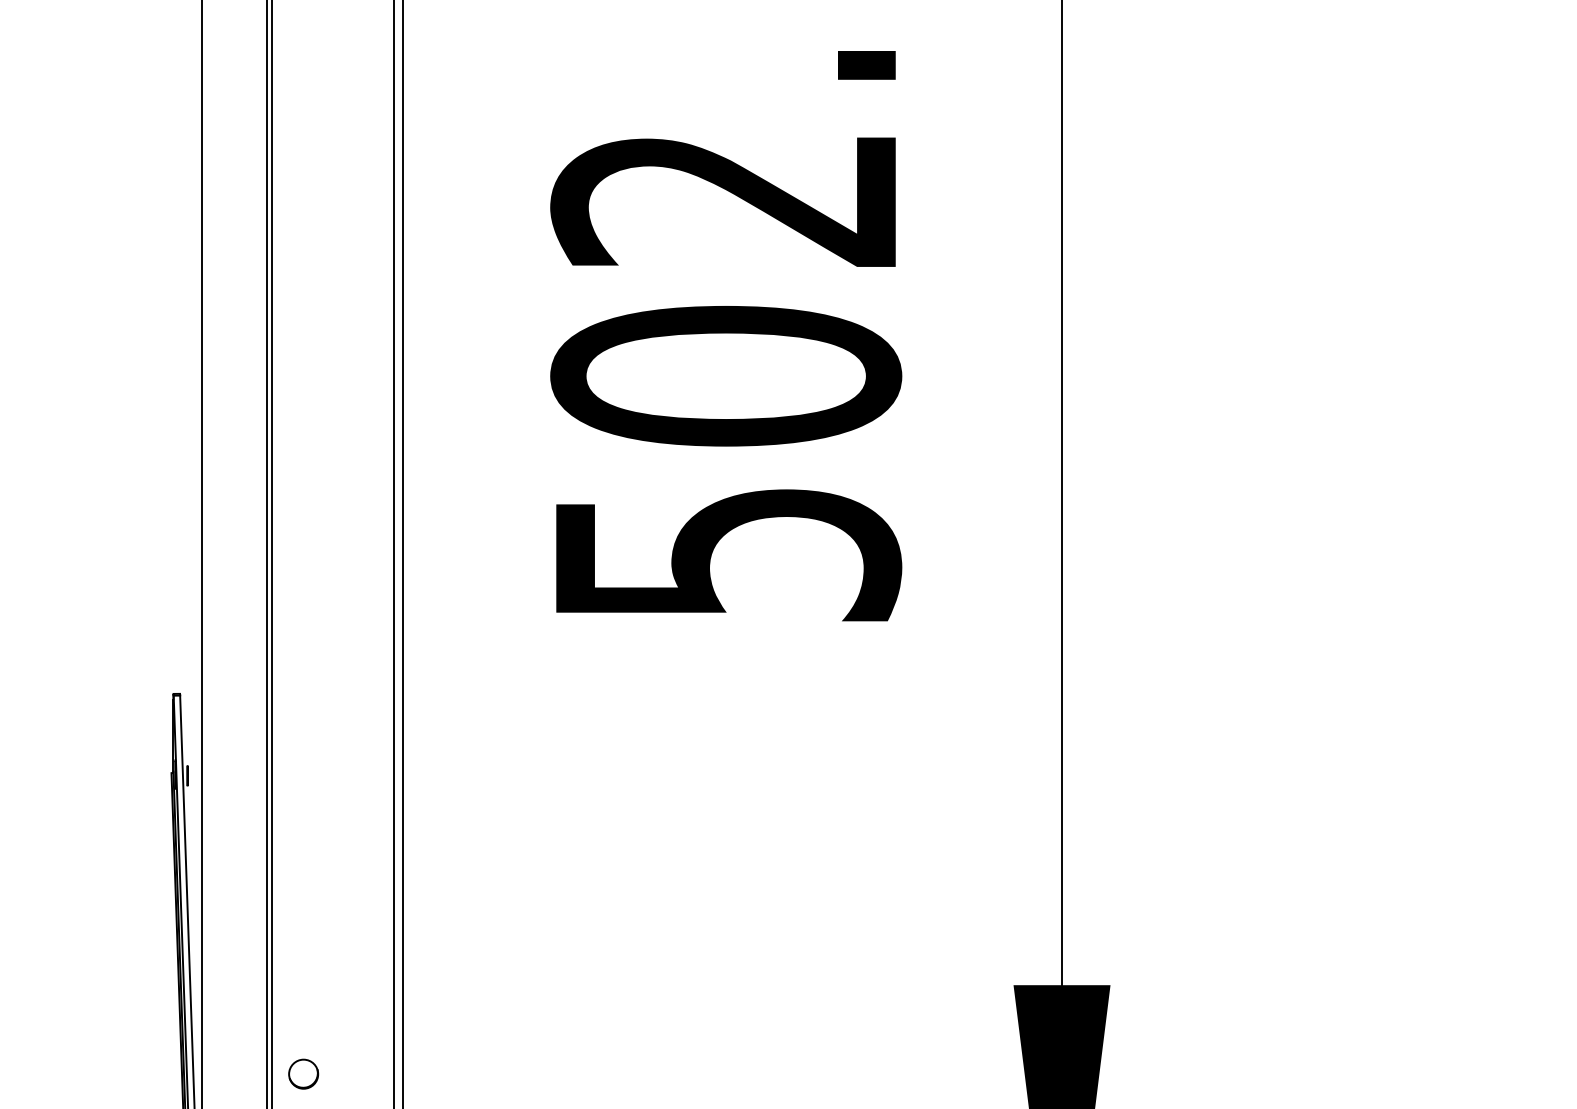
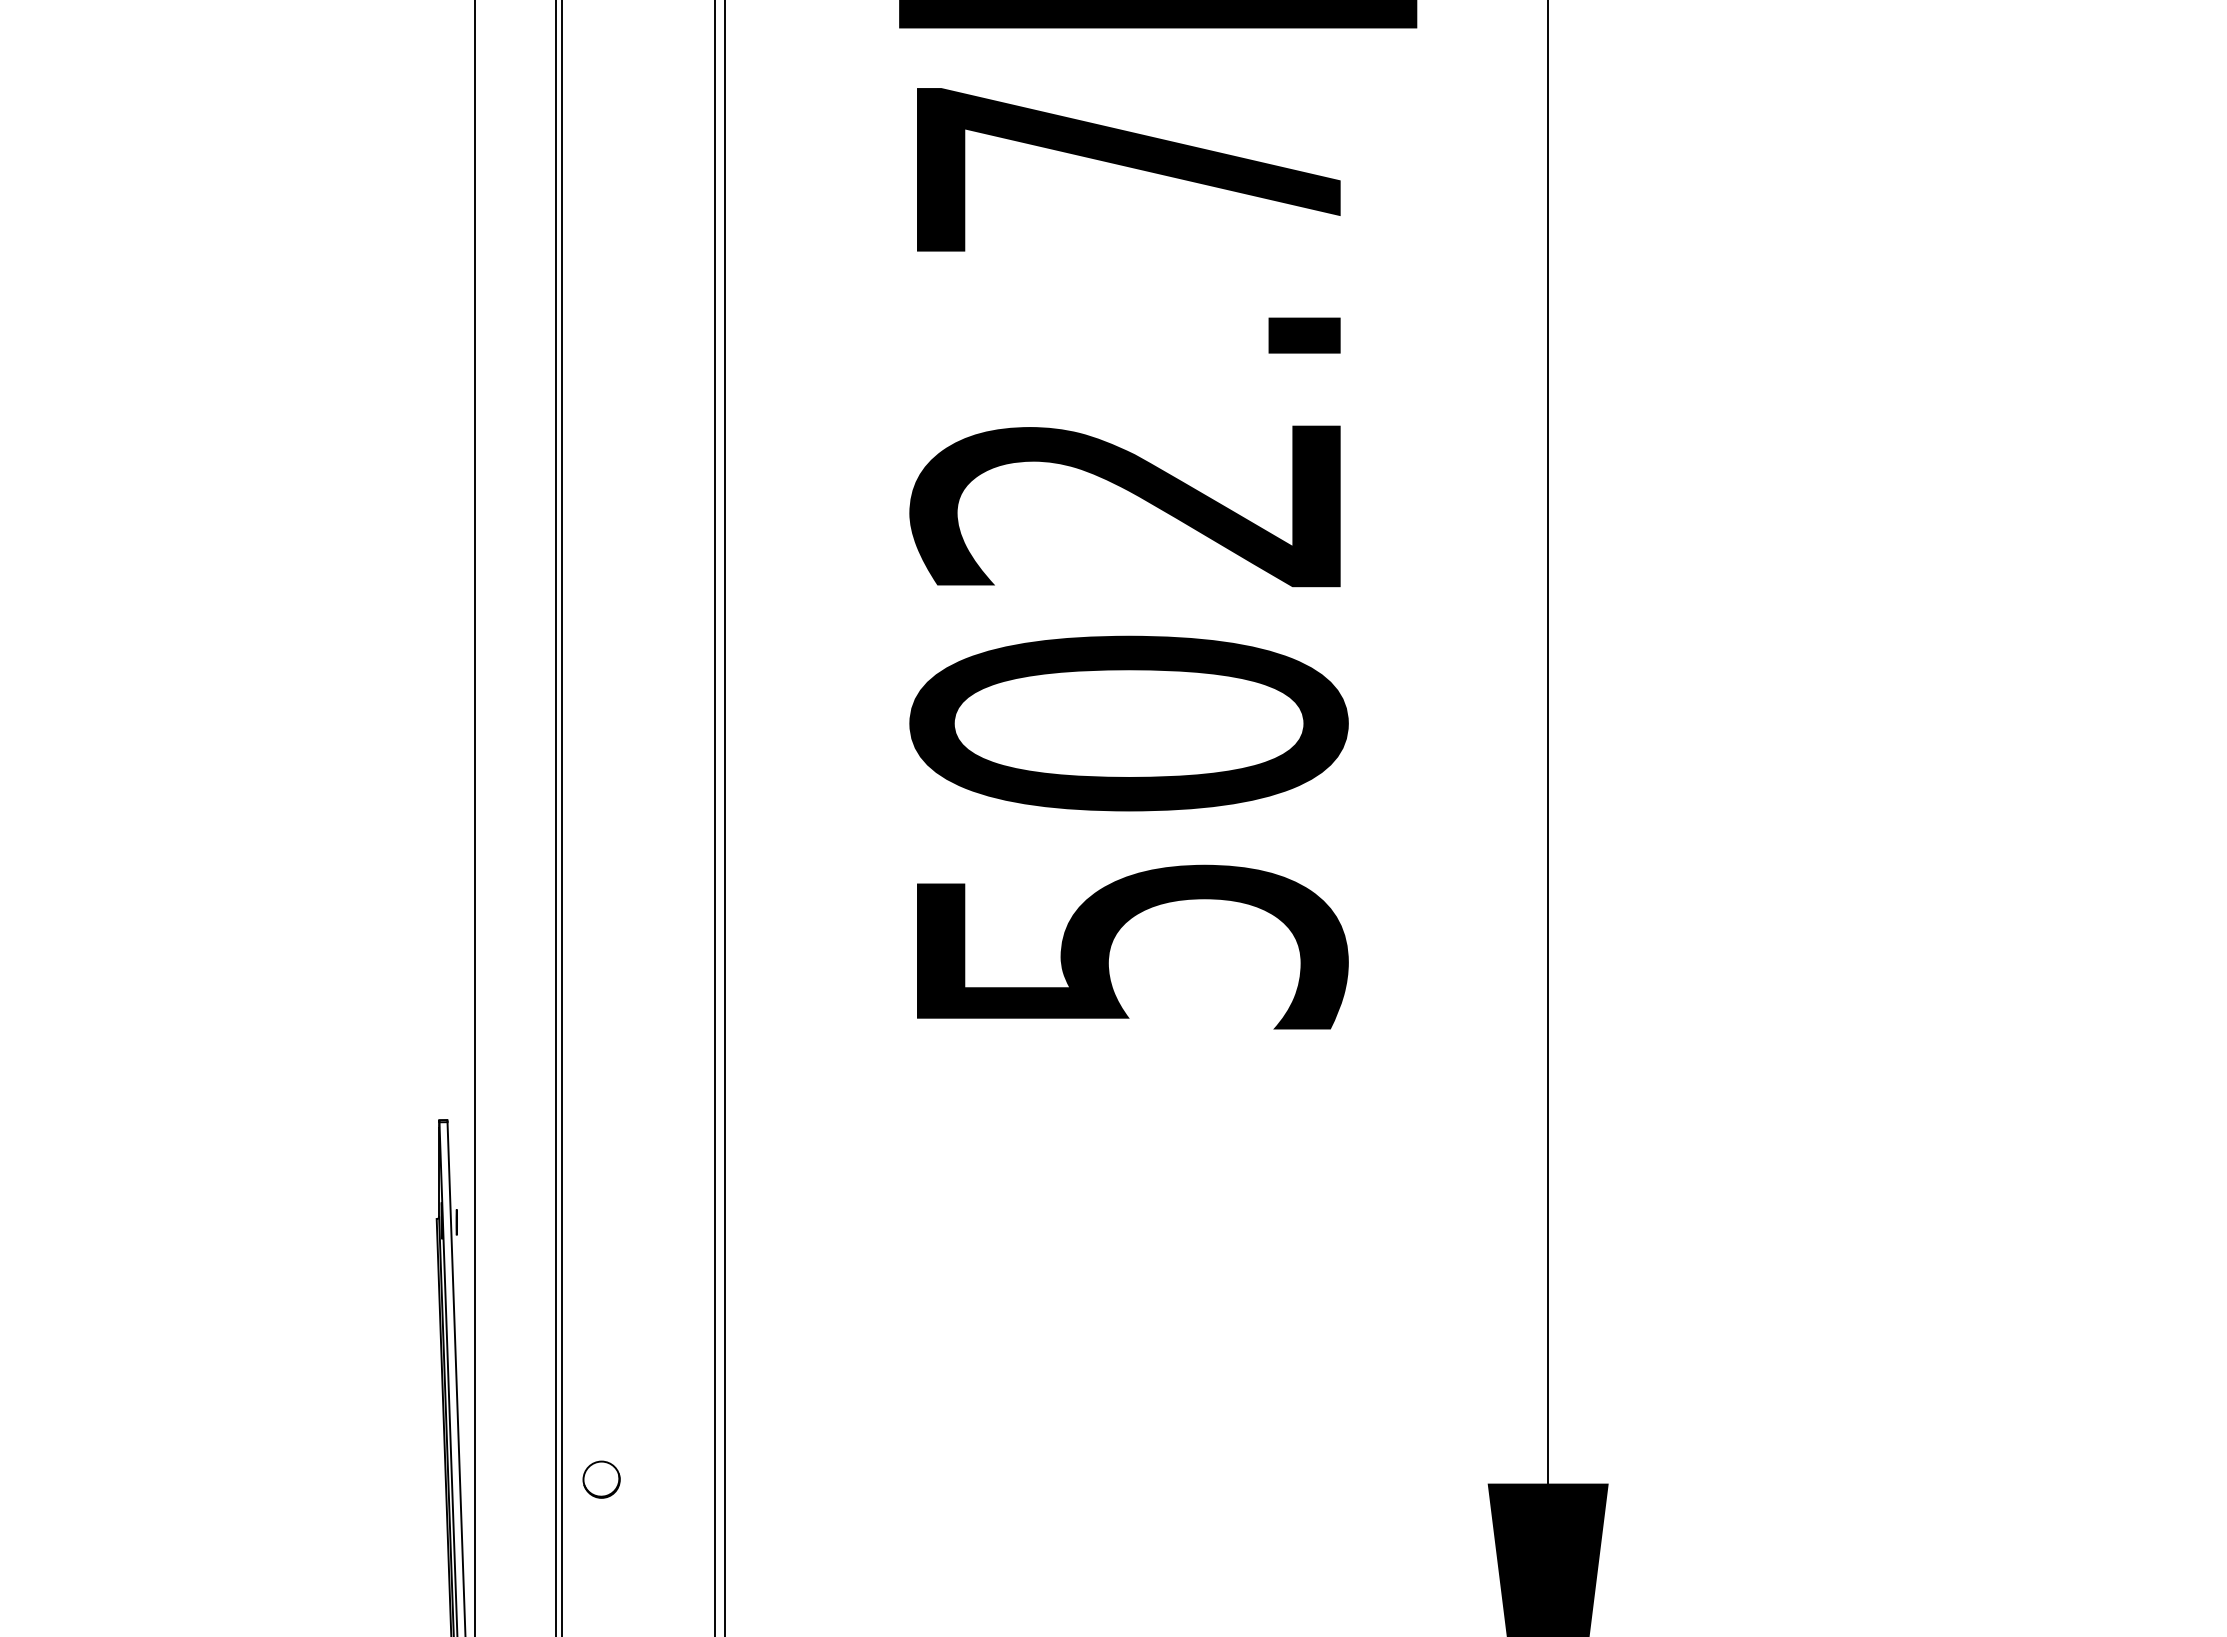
circle: (303, 1074) -> (601, 1479), moved

